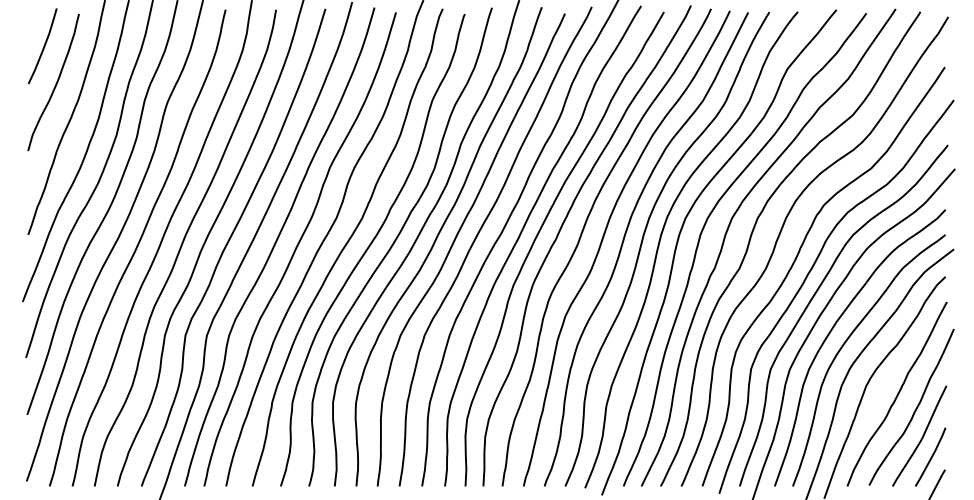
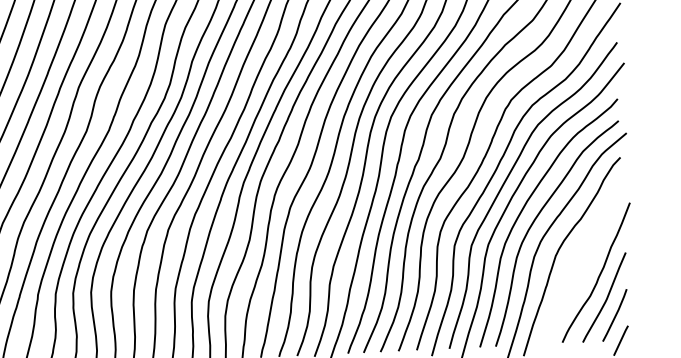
curve: (897, 393) -> (583, 261), removed

